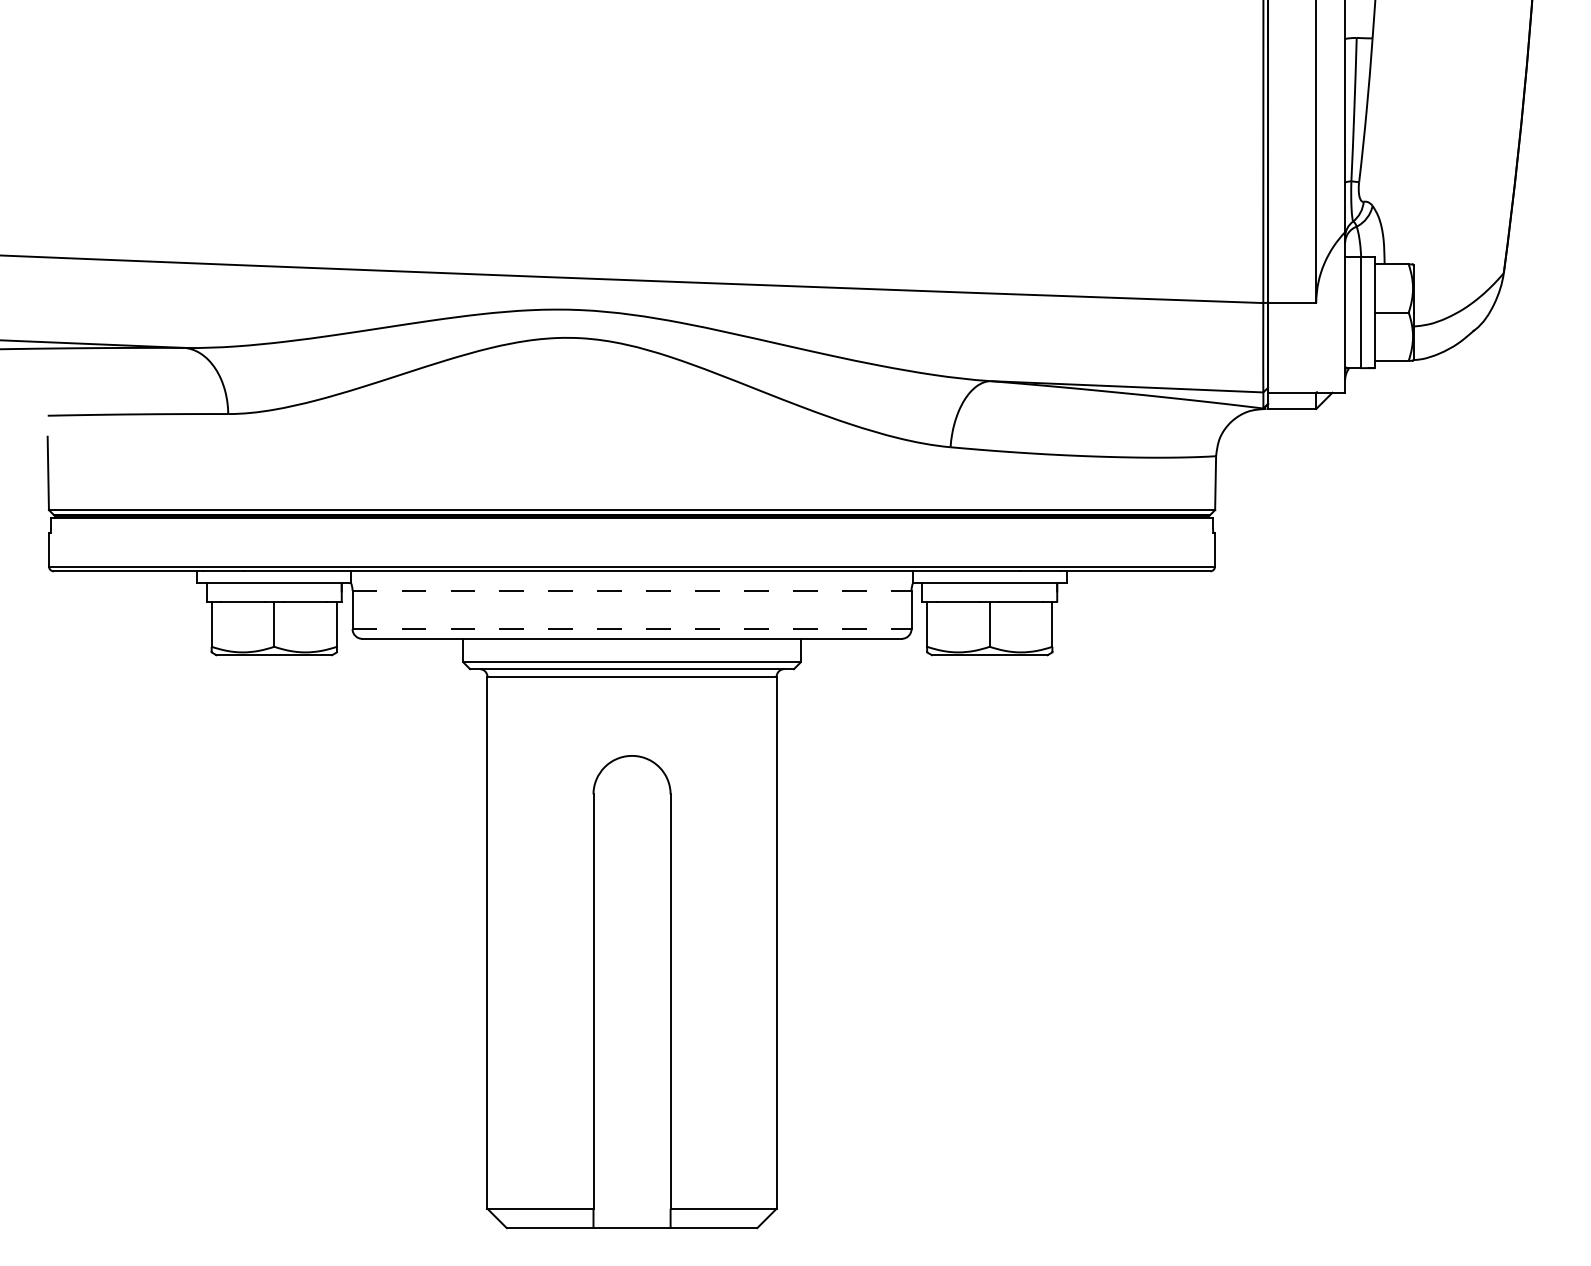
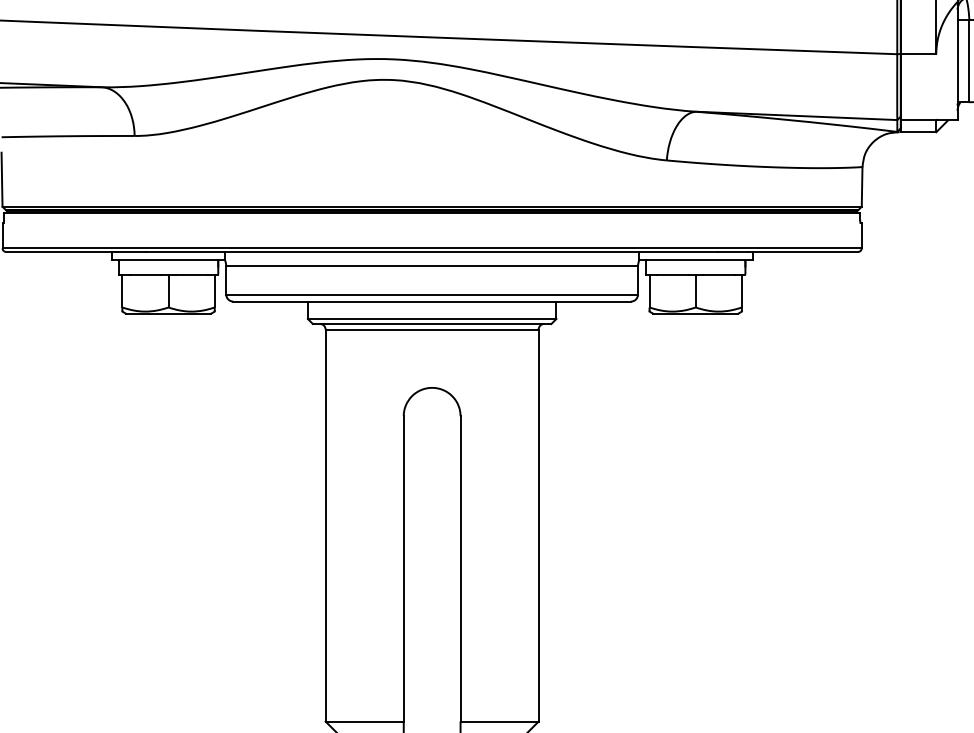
line: (632, 590) -> (432, 266), dashed -> solid
line: (632, 629) -> (432, 294), dashed -> solid

